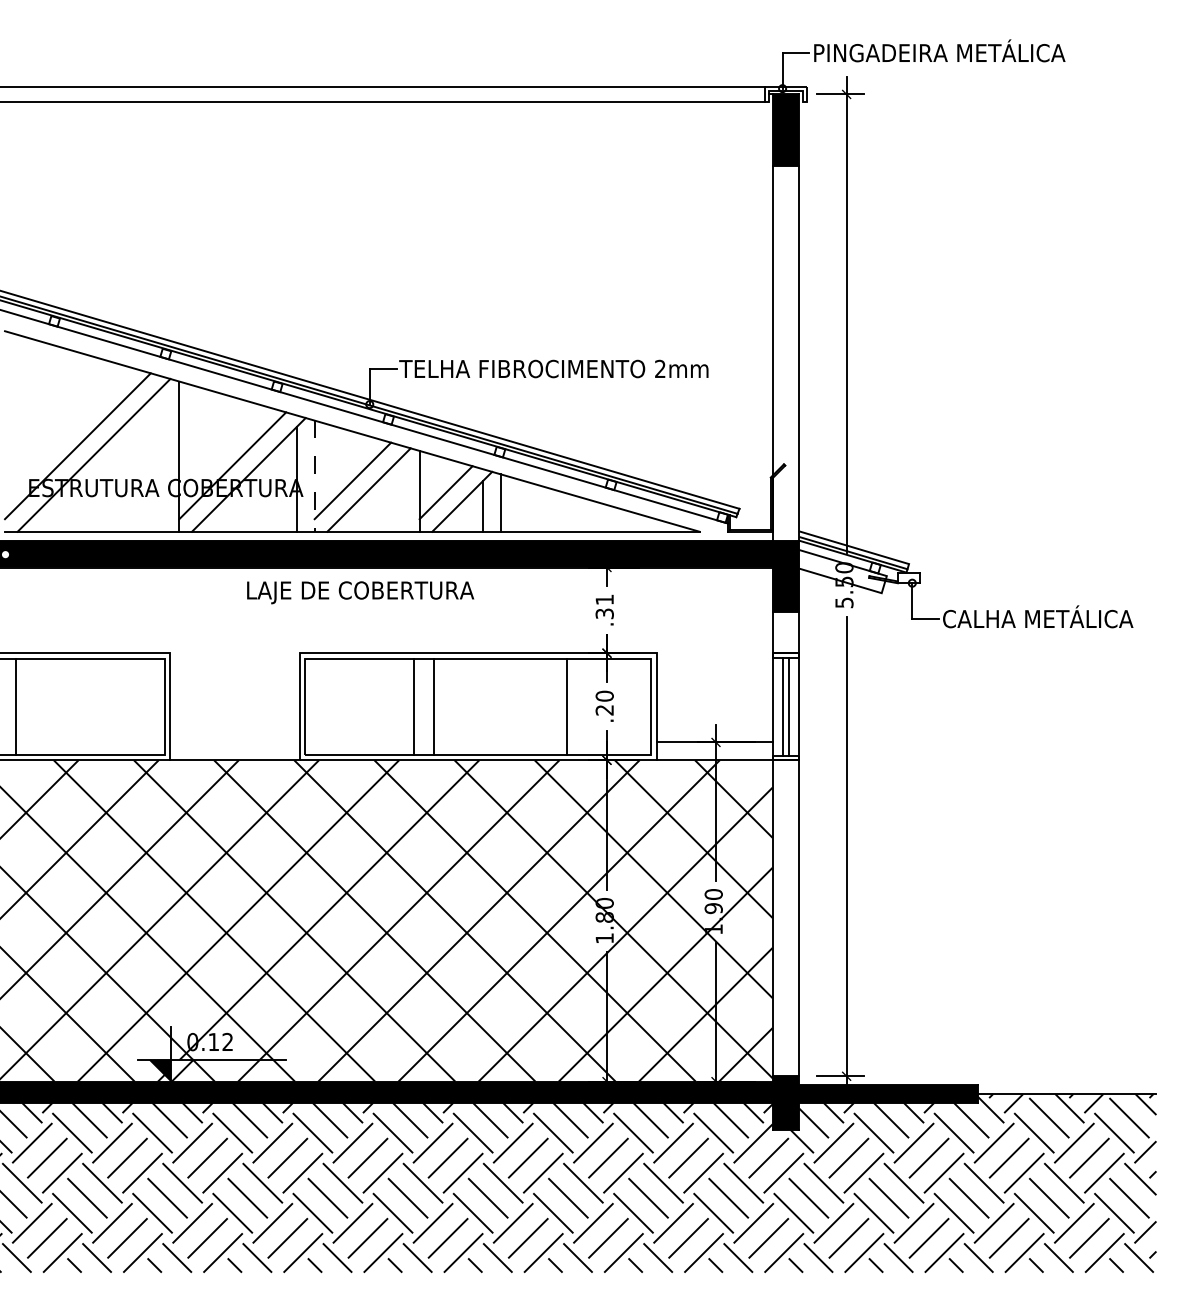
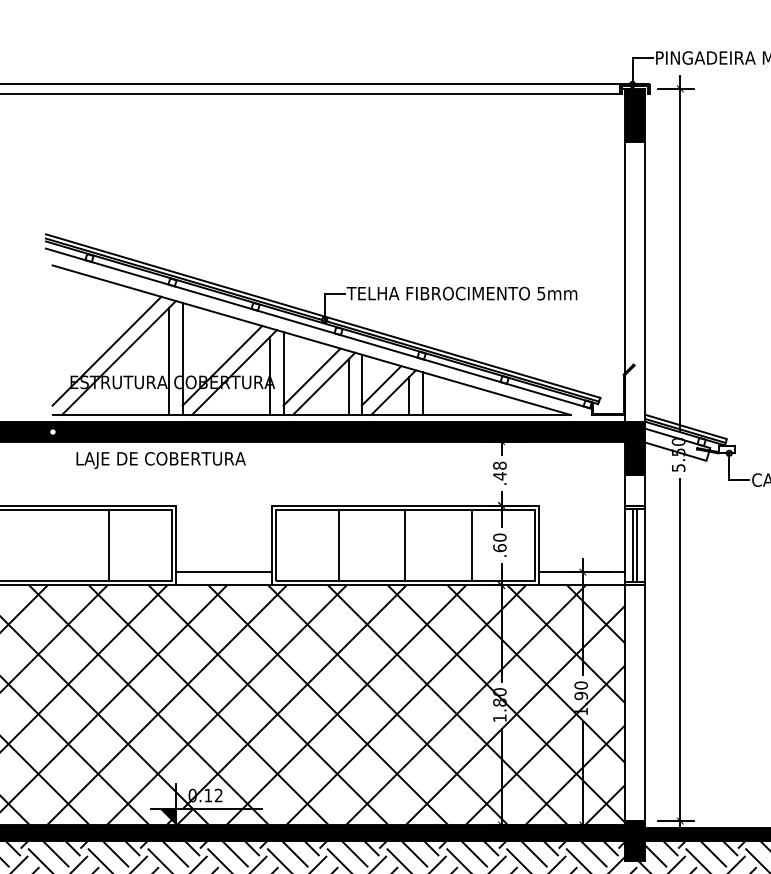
text: (660, 368) -> (541, 293), 2mm -> 5mm
line: (161, 459) -> (169, 361), added
line: (314, 476) -> (283, 373), dashed -> solid
line: (401, 494) -> (348, 387), added
text: (360, 592) -> (161, 460), moved
text: (604, 606) -> (499, 470), .31 -> .48
line: (16, 706) -> (109, 545), moved
line: (414, 706) -> (405, 545), moved
line: (433, 706) -> (338, 545), moved
text: (604, 709) -> (499, 547), .20 -> .60
line: (234, 742) -> (223, 572), added

